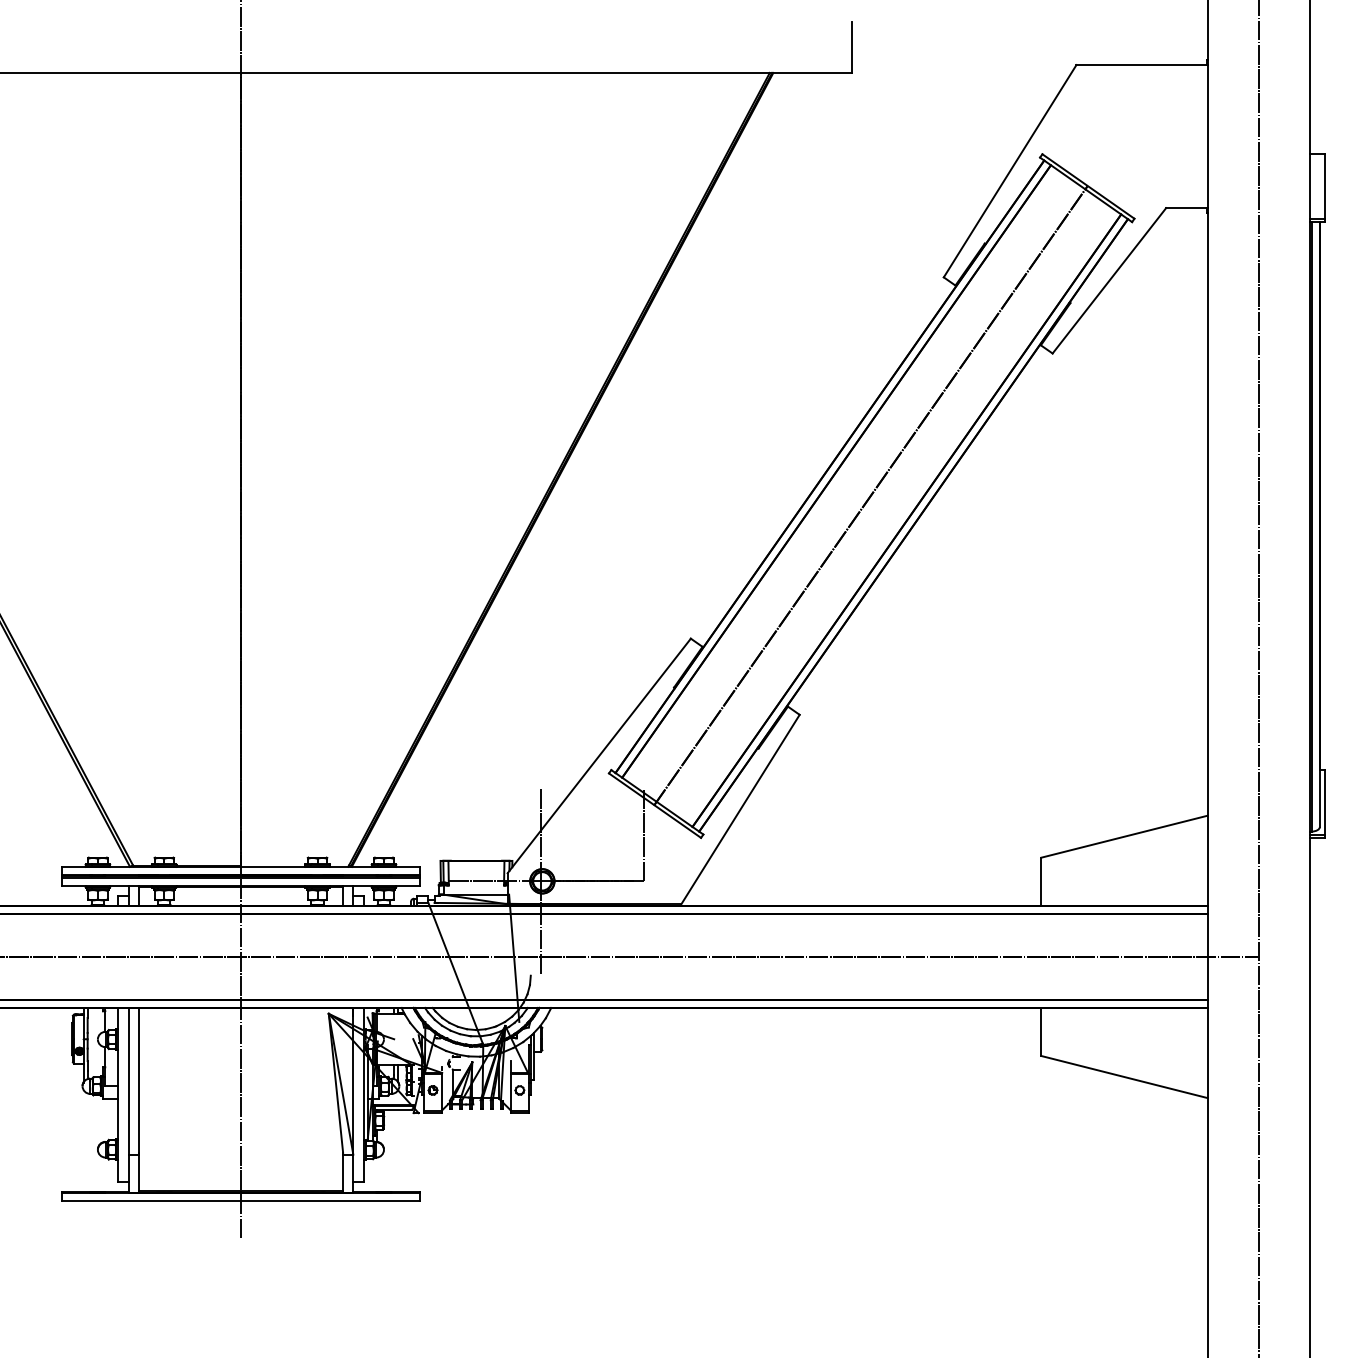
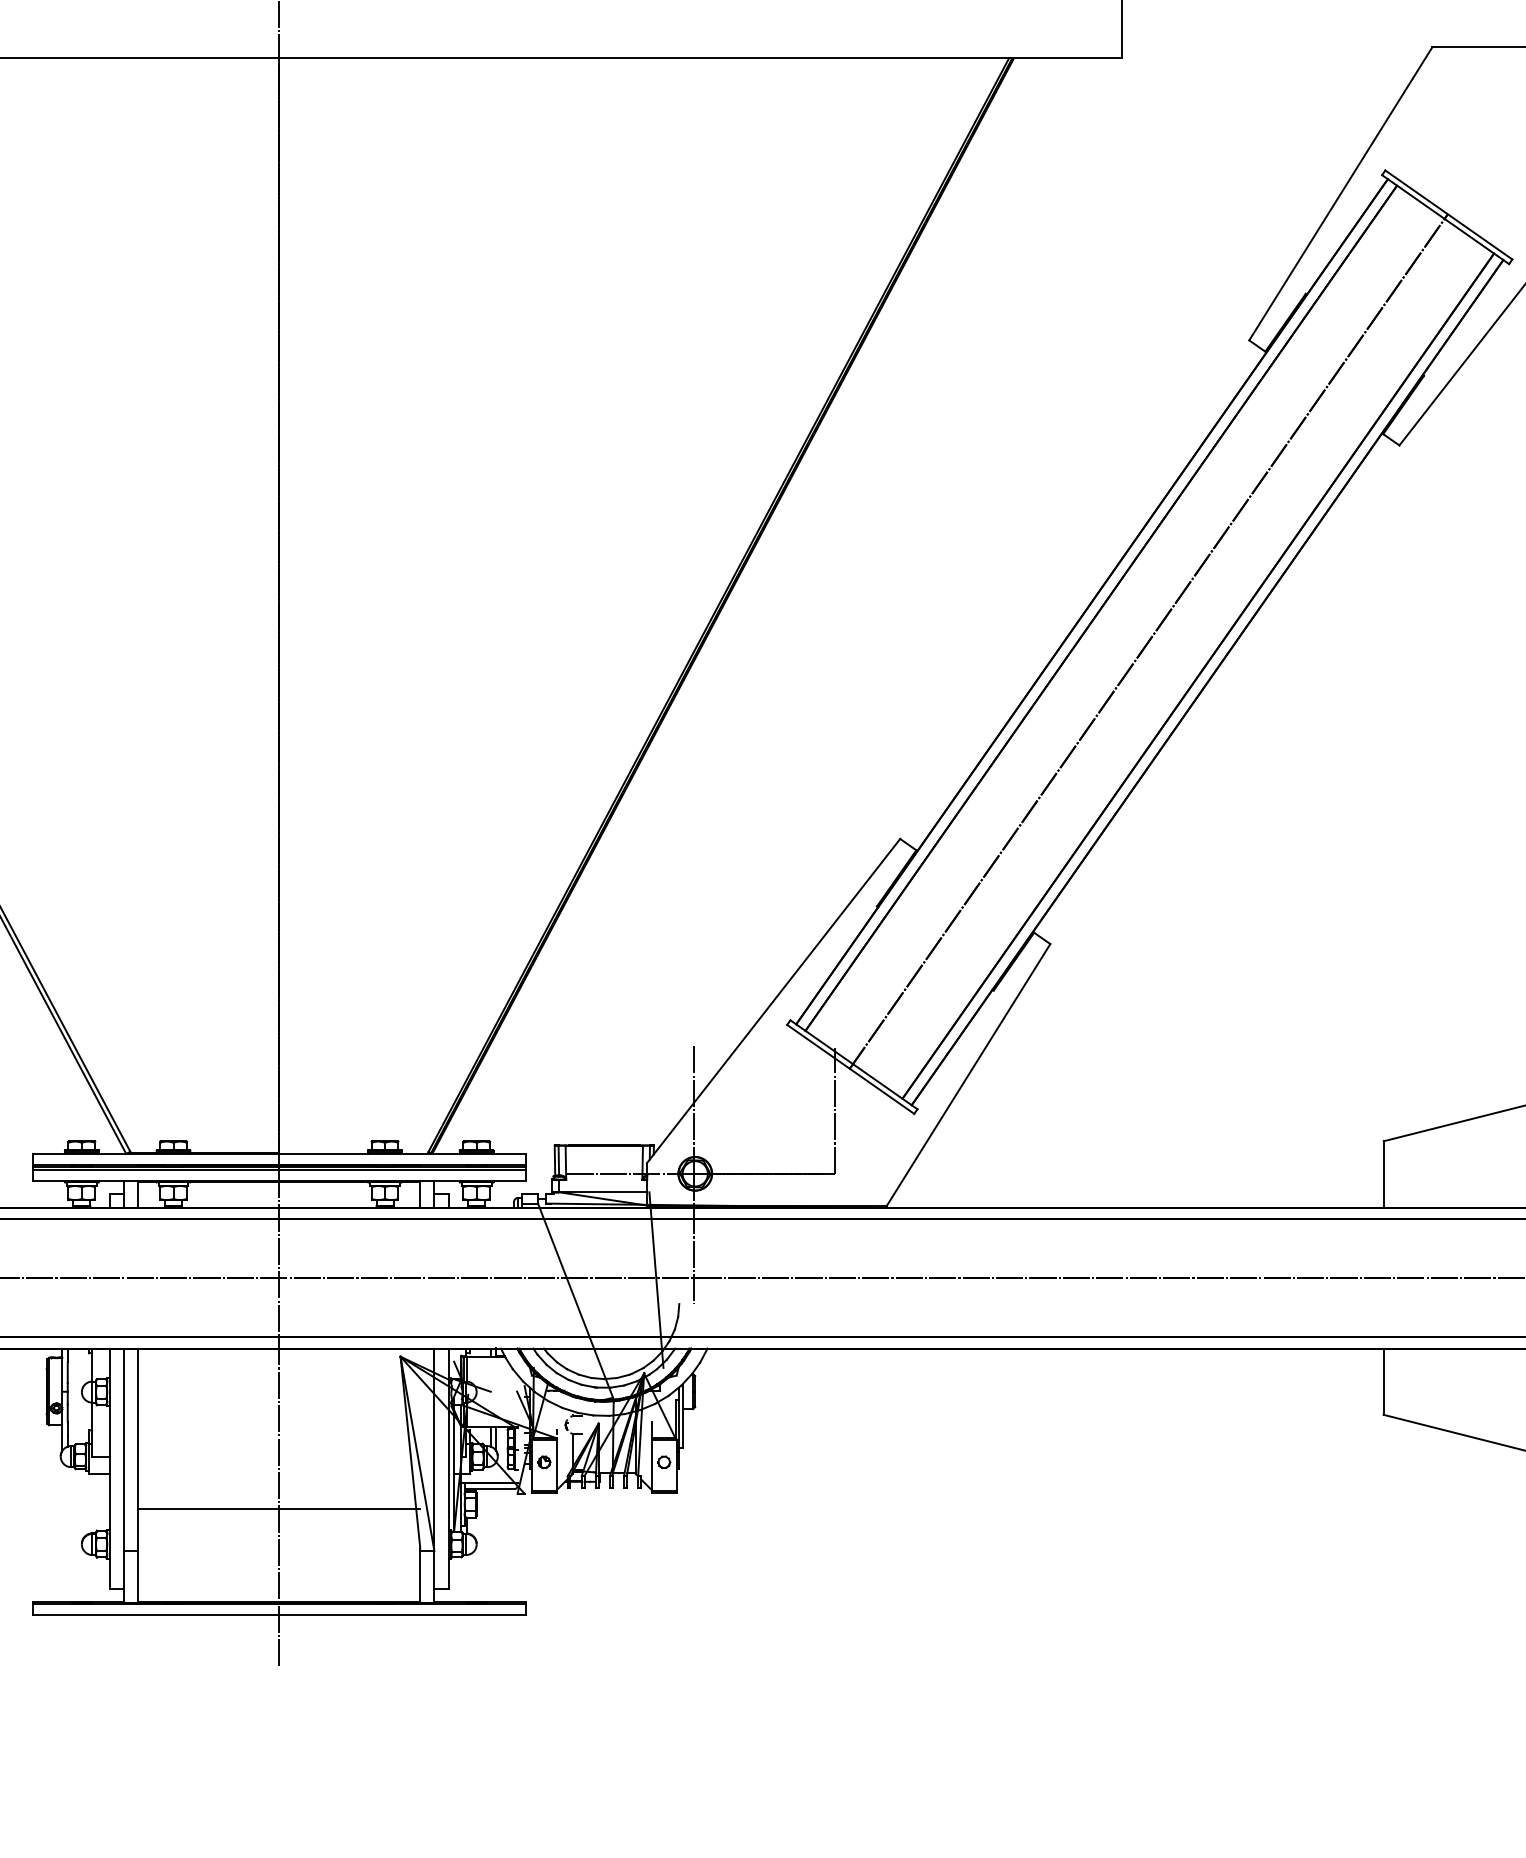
line: (240, 1124) -> (278, 1509), added

